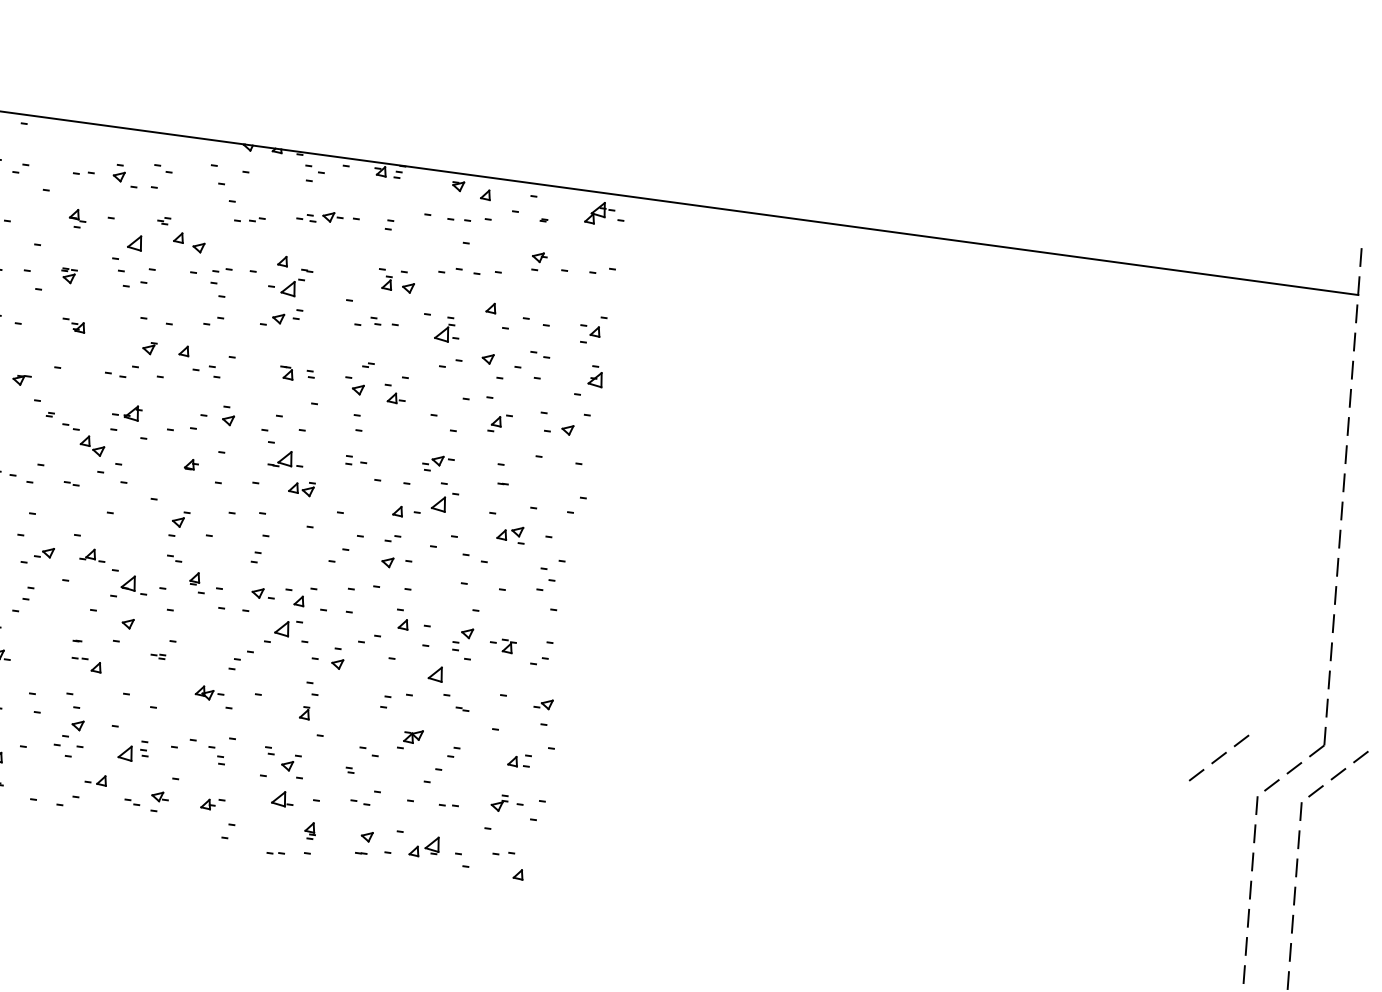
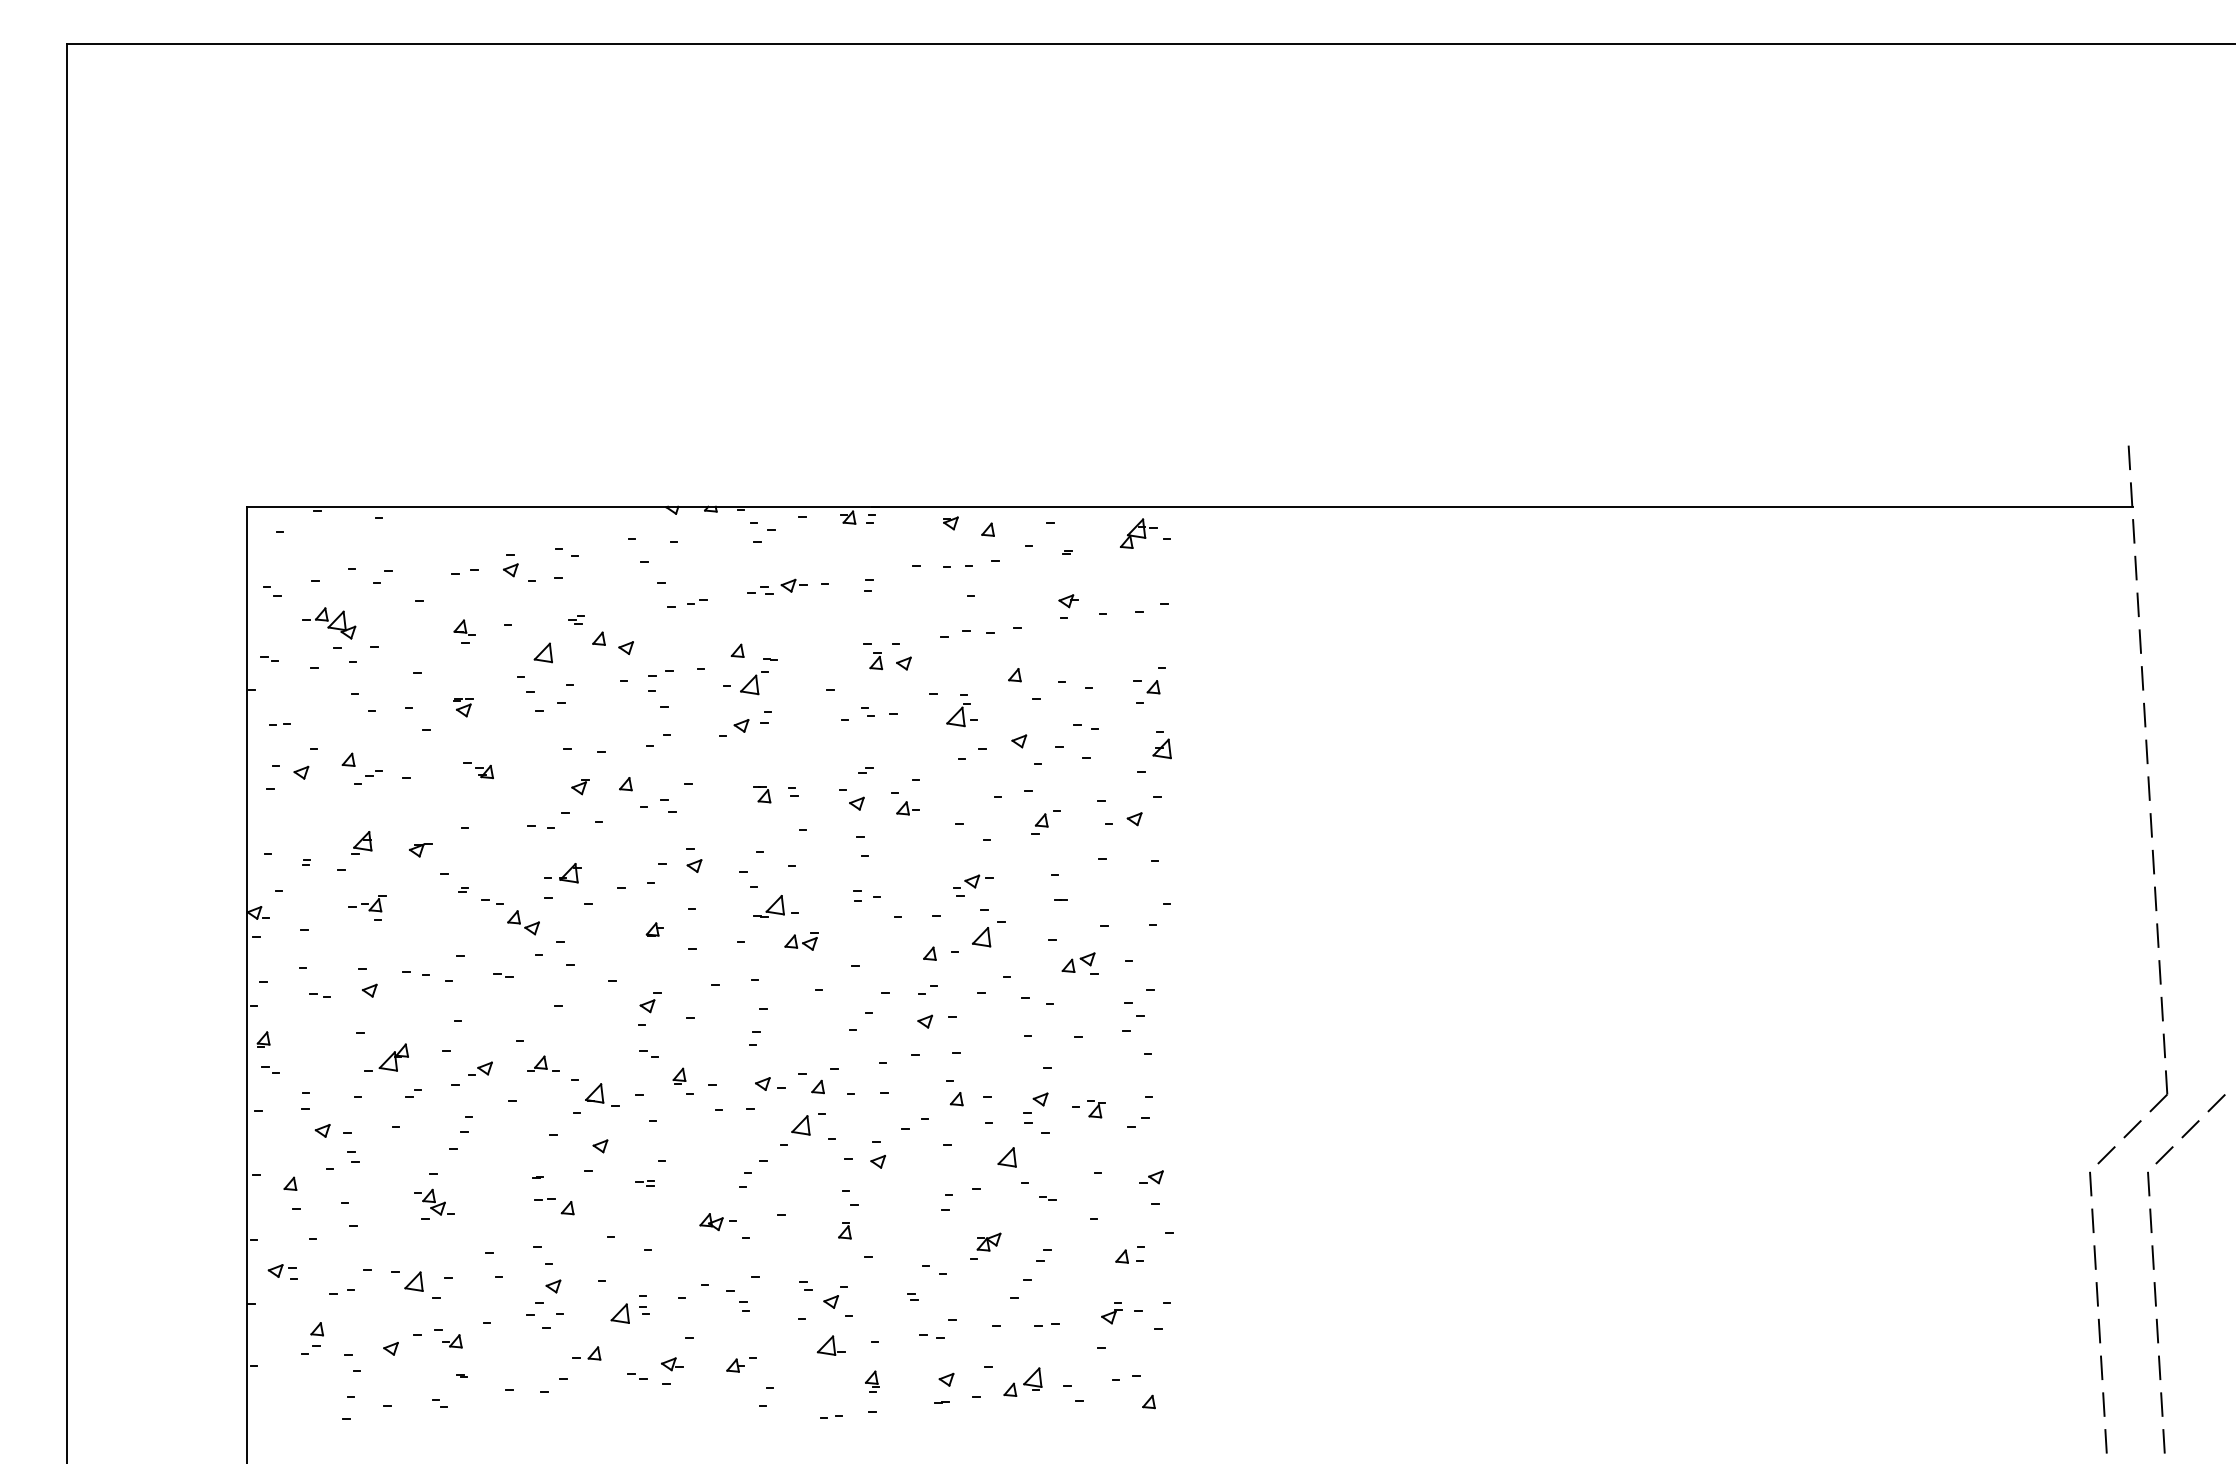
line: (1219, 758) -> (2033, 1129), removed

